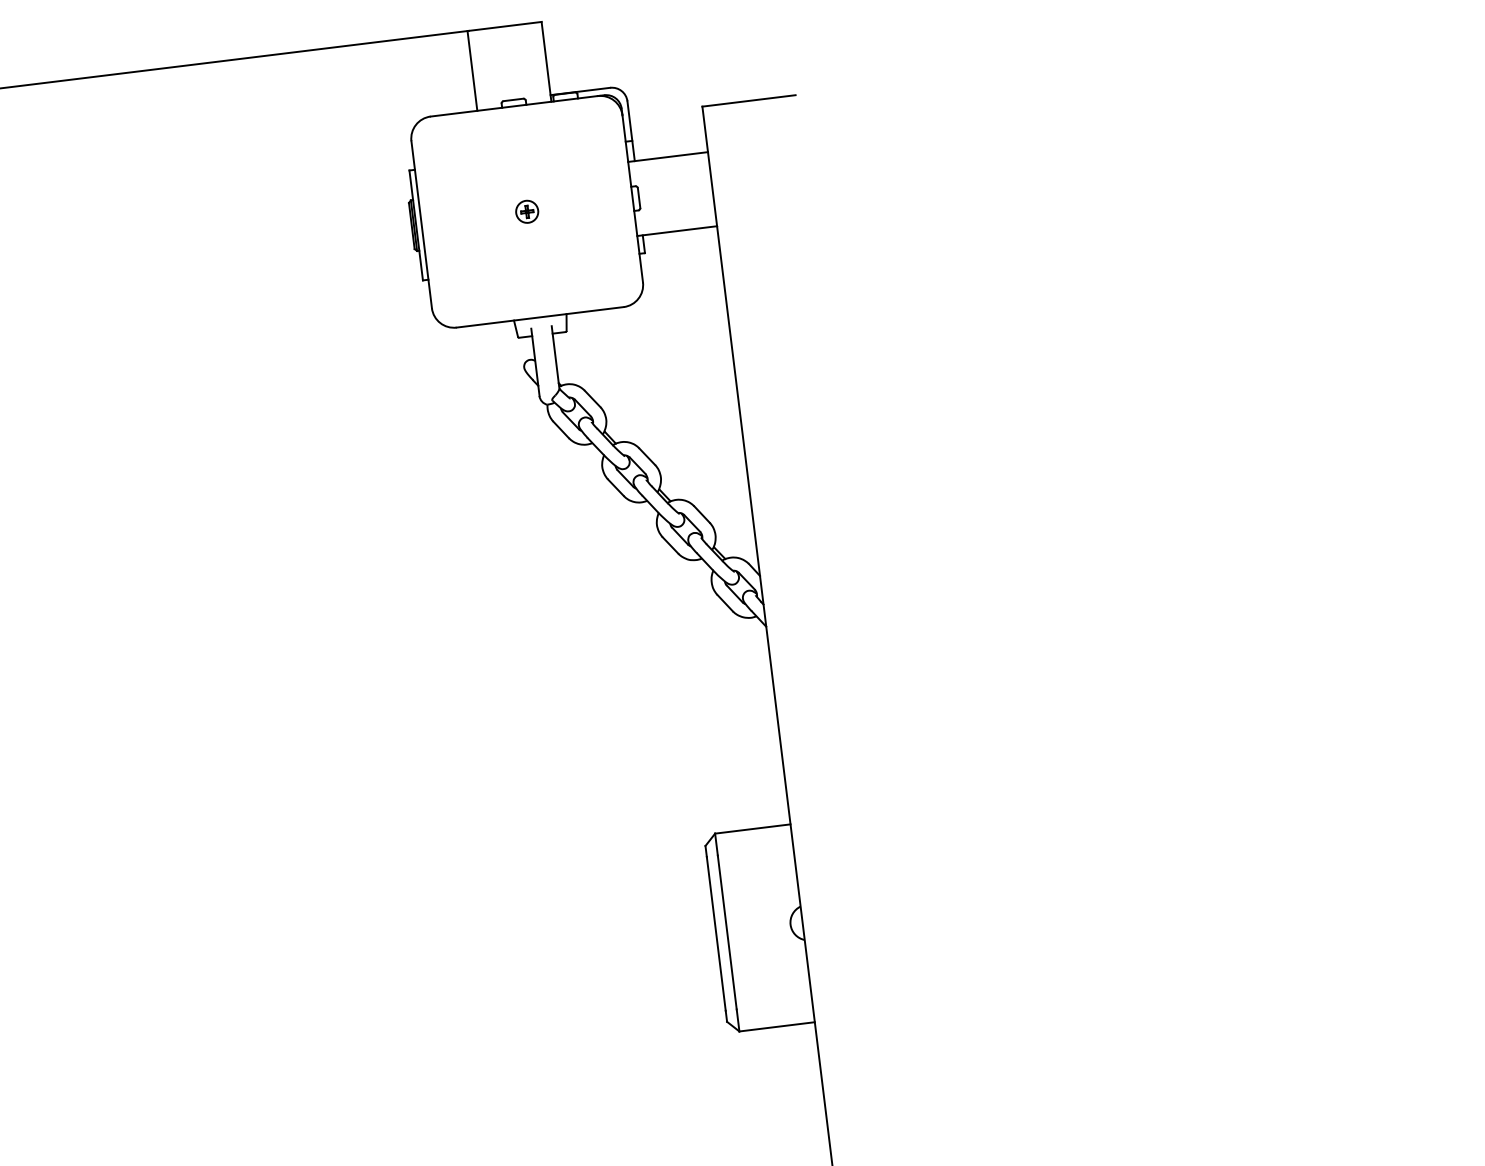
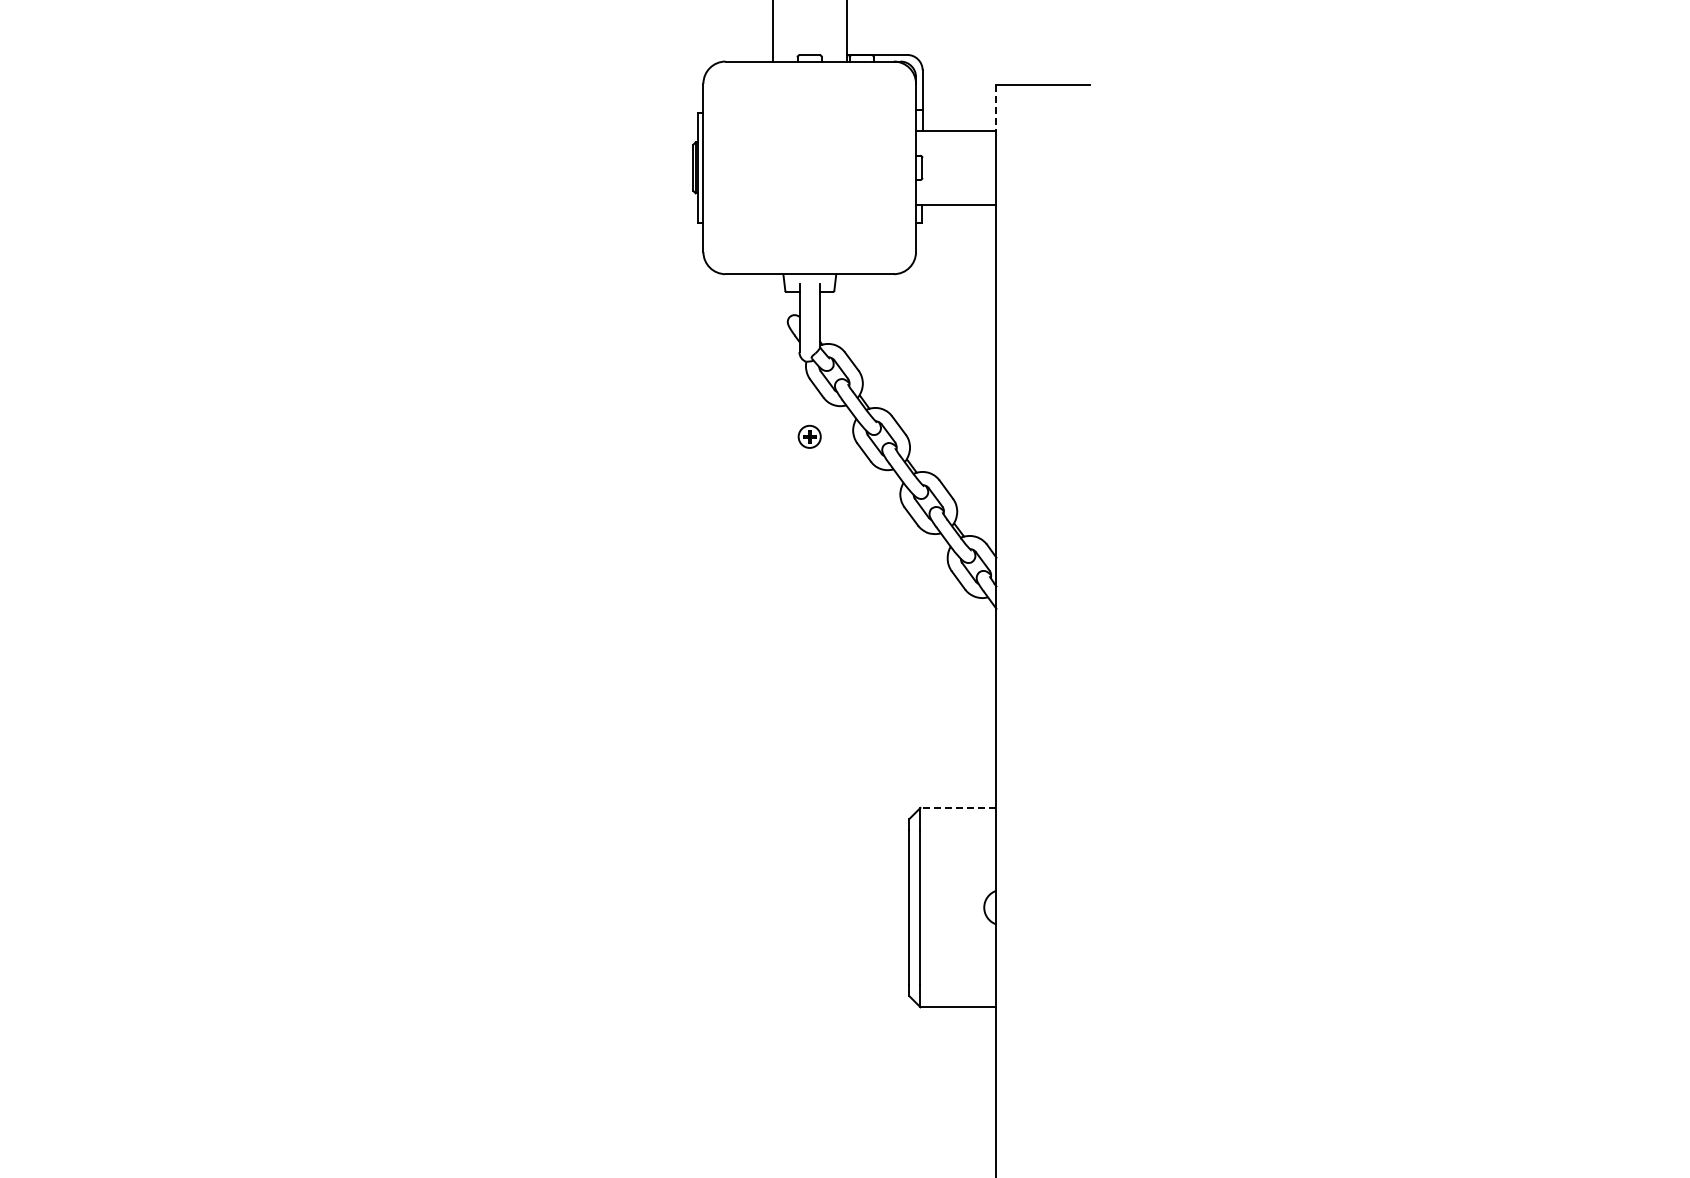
line: (705, 129) -> (996, 107), solid -> dashed
part: (526, 211) -> (809, 436), moved
line: (752, 828) -> (958, 807), solid -> dashed

